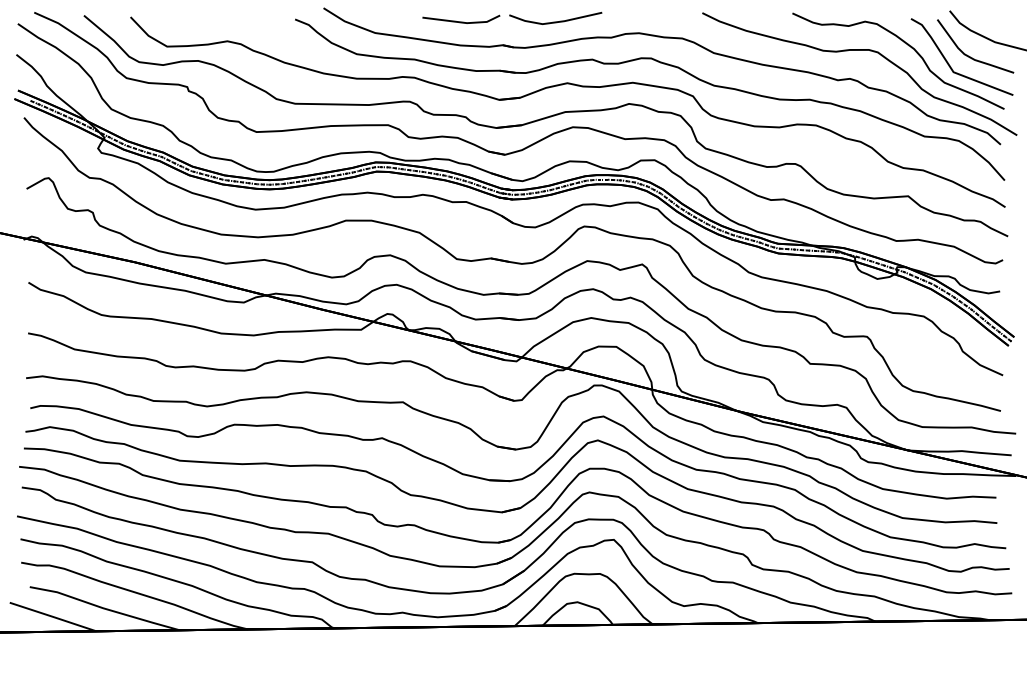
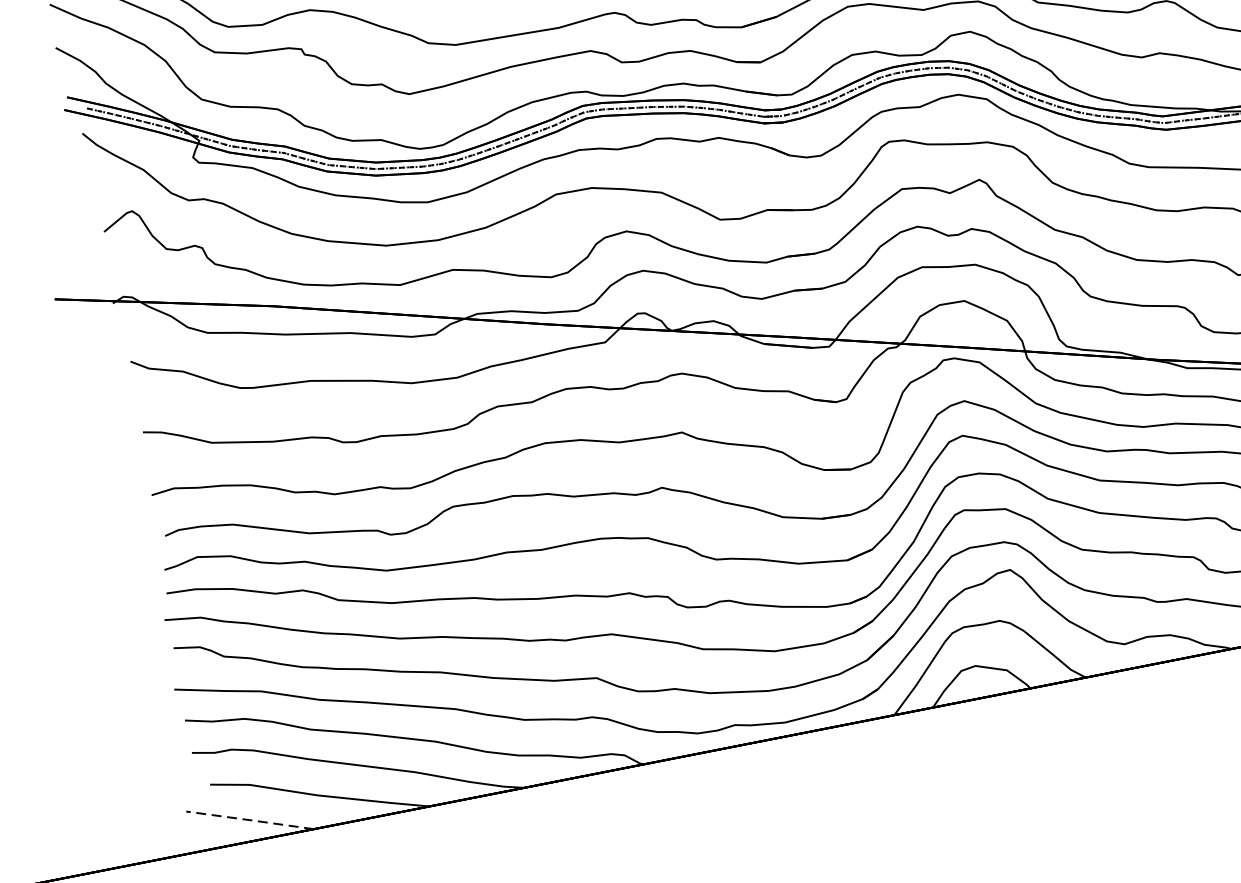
line: (53, 616) -> (250, 819), solid -> dashed

